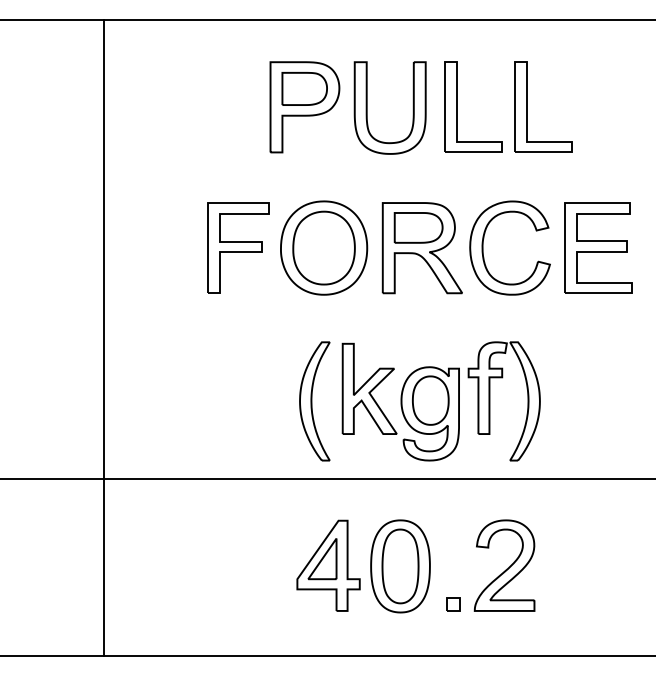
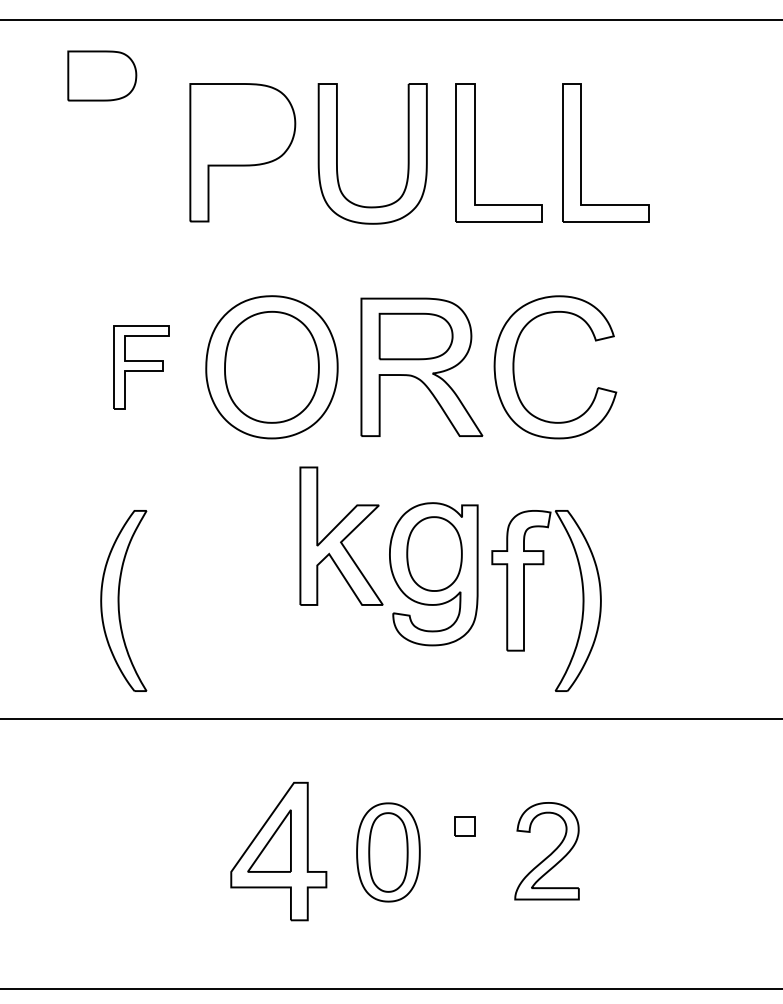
part: (304, 88) -> (101, 75), moved
part: (238, 247) -> (141, 366), size x0.6
part: (598, 247) -> (690, 366), removed
part: (314, 401) -> (123, 601), moved
part: (400, 401) -> (388, 555), moved
part: (504, 565) -> (546, 851), size x0.7
part: (400, 566) -> (388, 852), size x0.7
part: (453, 604) -> (464, 826), moved

